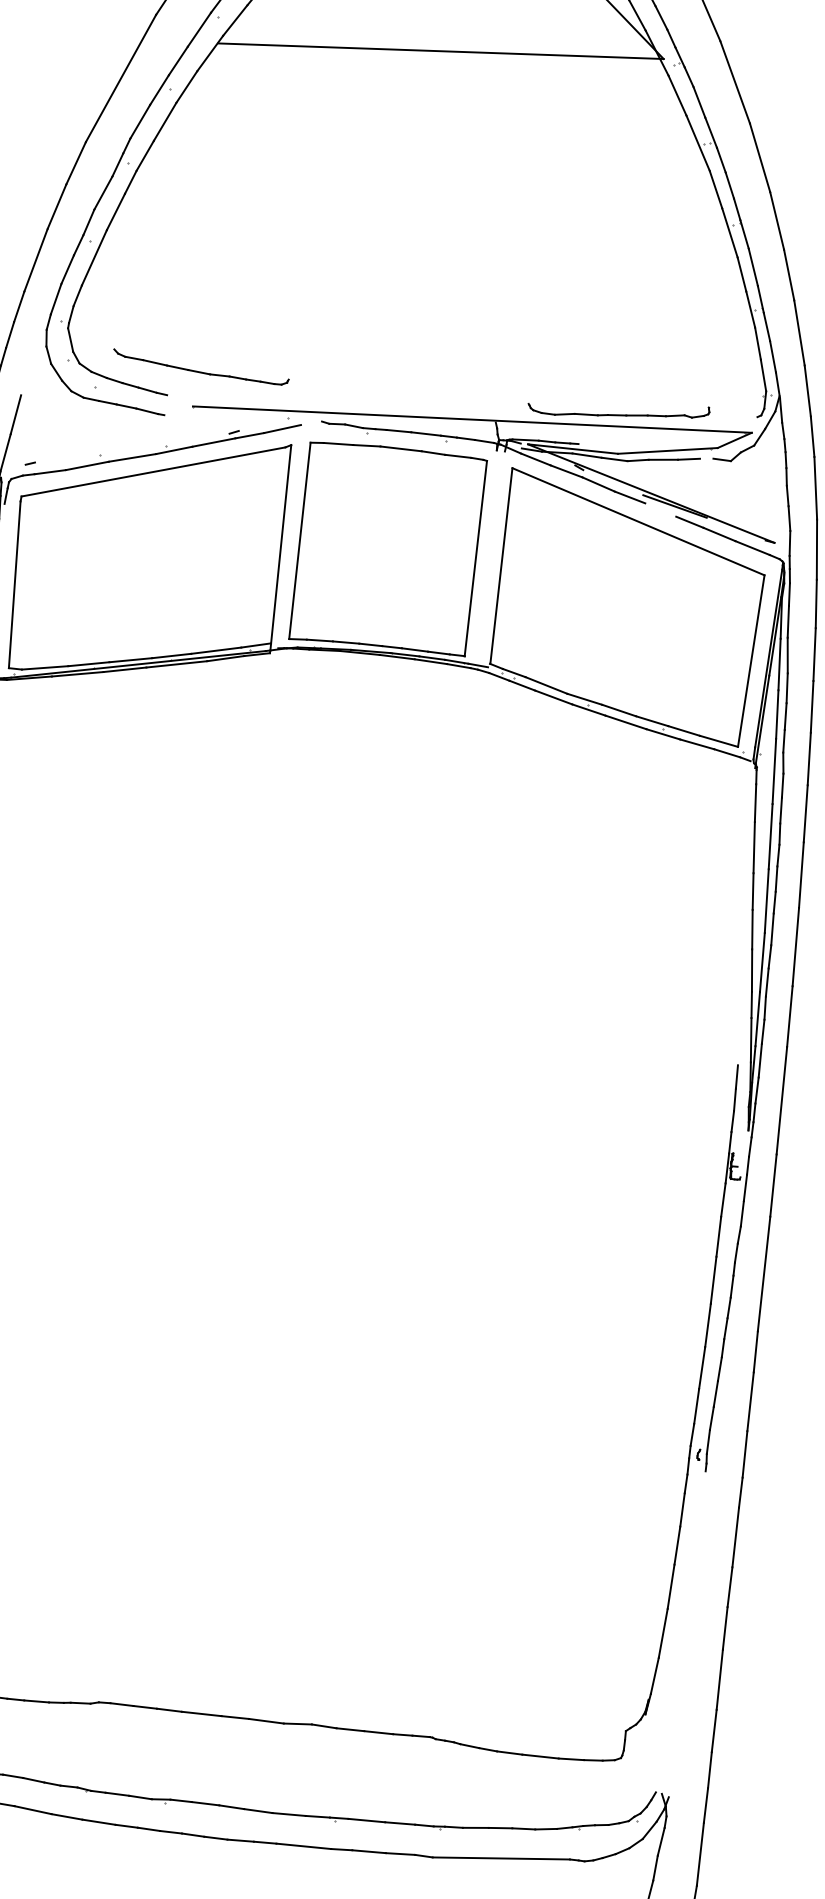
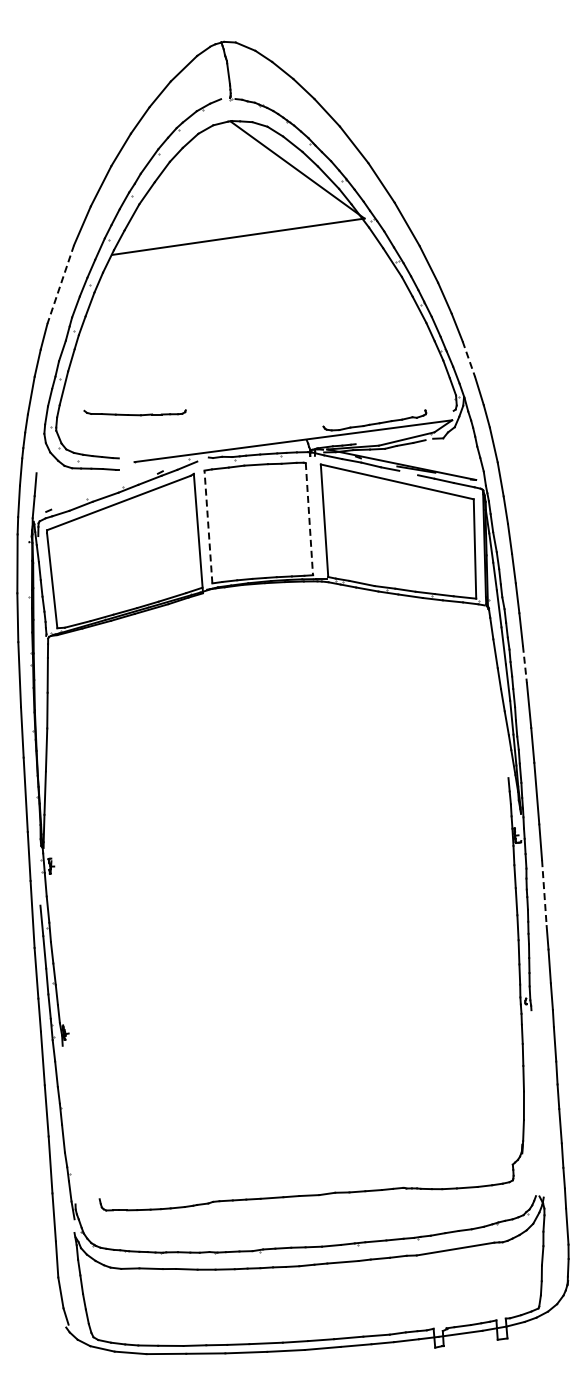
line: (120, 78) -> (60, 284), solid -> dashed
line: (798, 333) -> (468, 359), solid -> dashed
part: (199, 367) -> (134, 412), moved
line: (299, 541) -> (208, 527), solid -> dashed
line: (475, 559) -> (309, 519), solid -> dashed
line: (800, 874) -> (524, 664), solid -> dashed
line: (764, 1274) -> (544, 893), solid -> dashed

